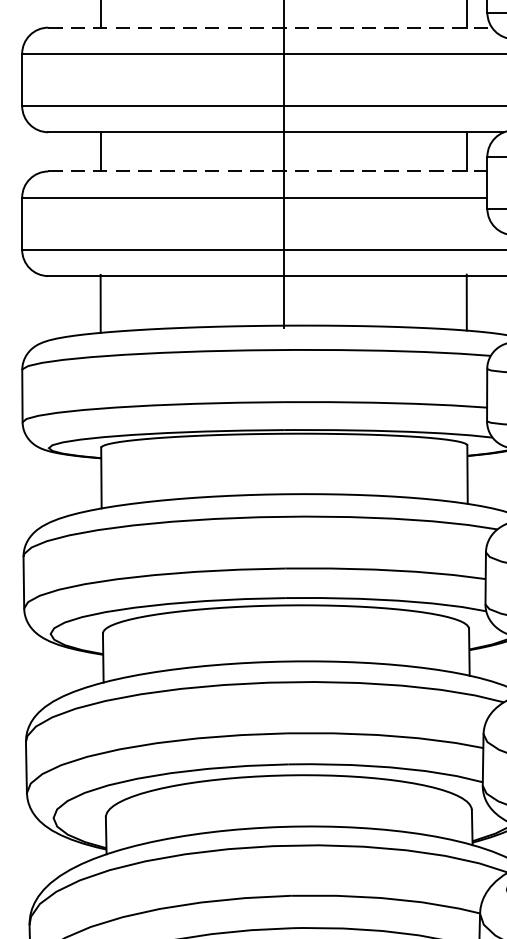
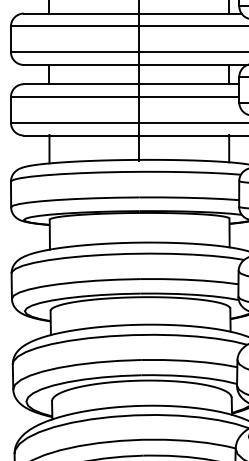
line: (269, 27) -> (132, 13), dashed -> solid
line: (267, 172) -> (131, 84), dashed -> solid

